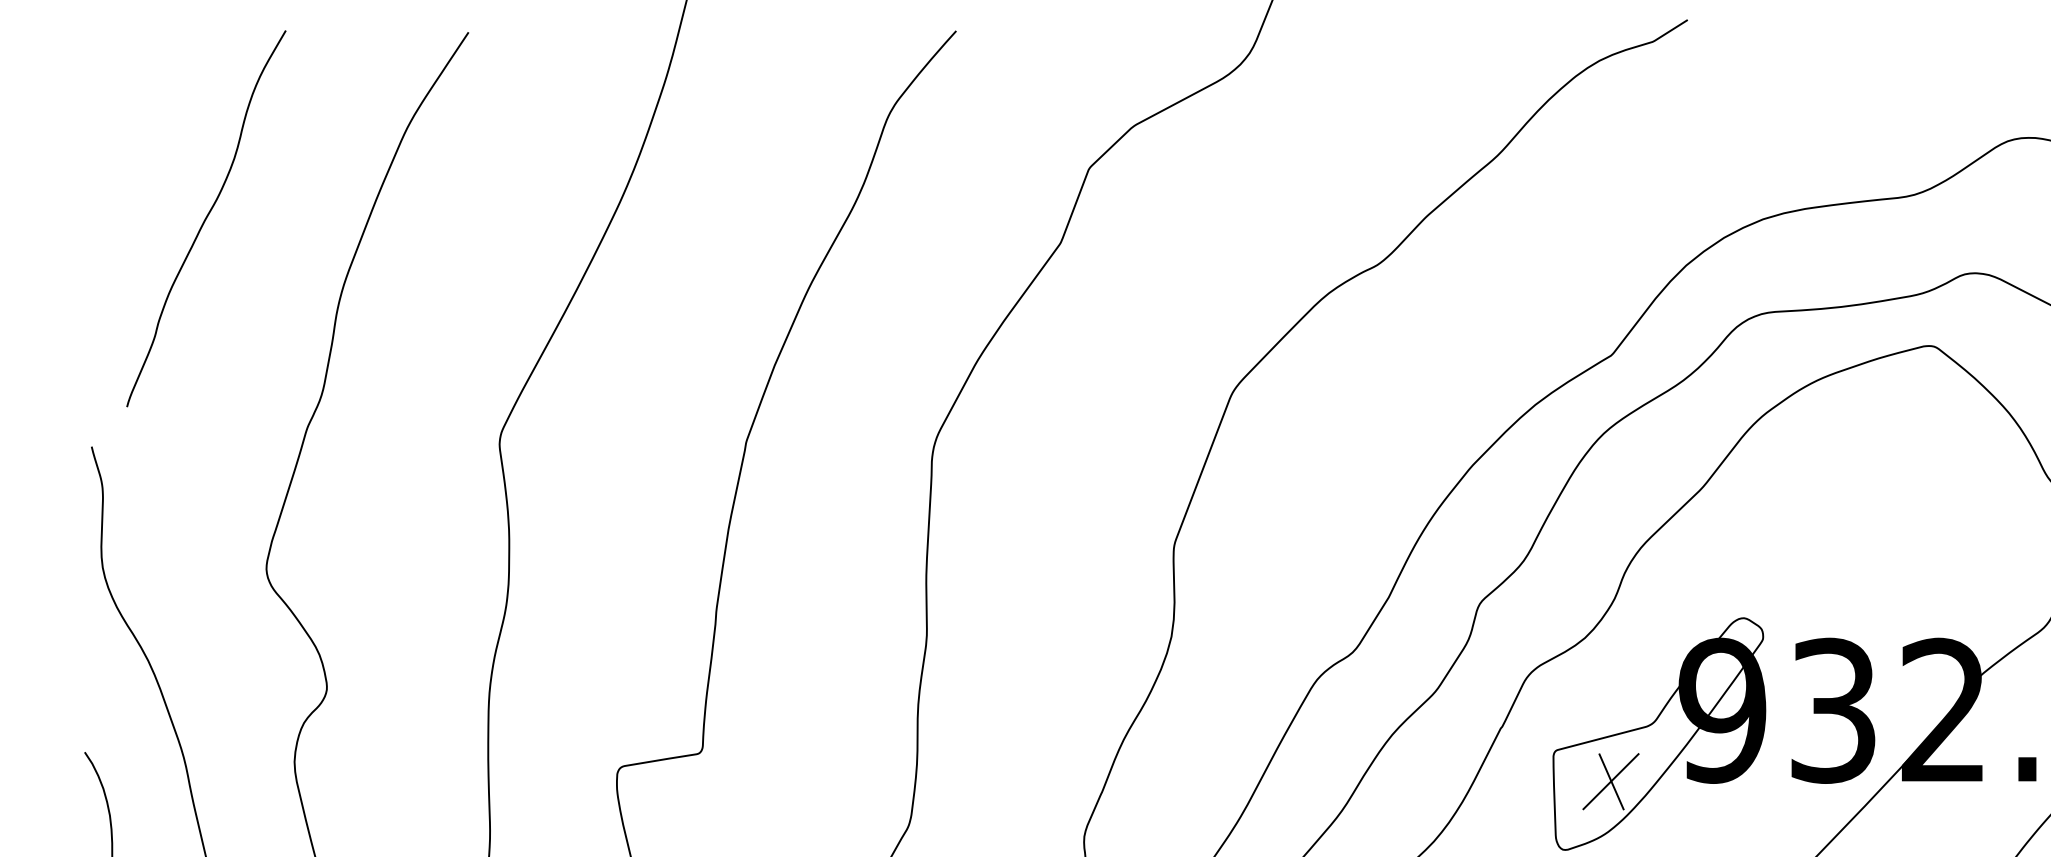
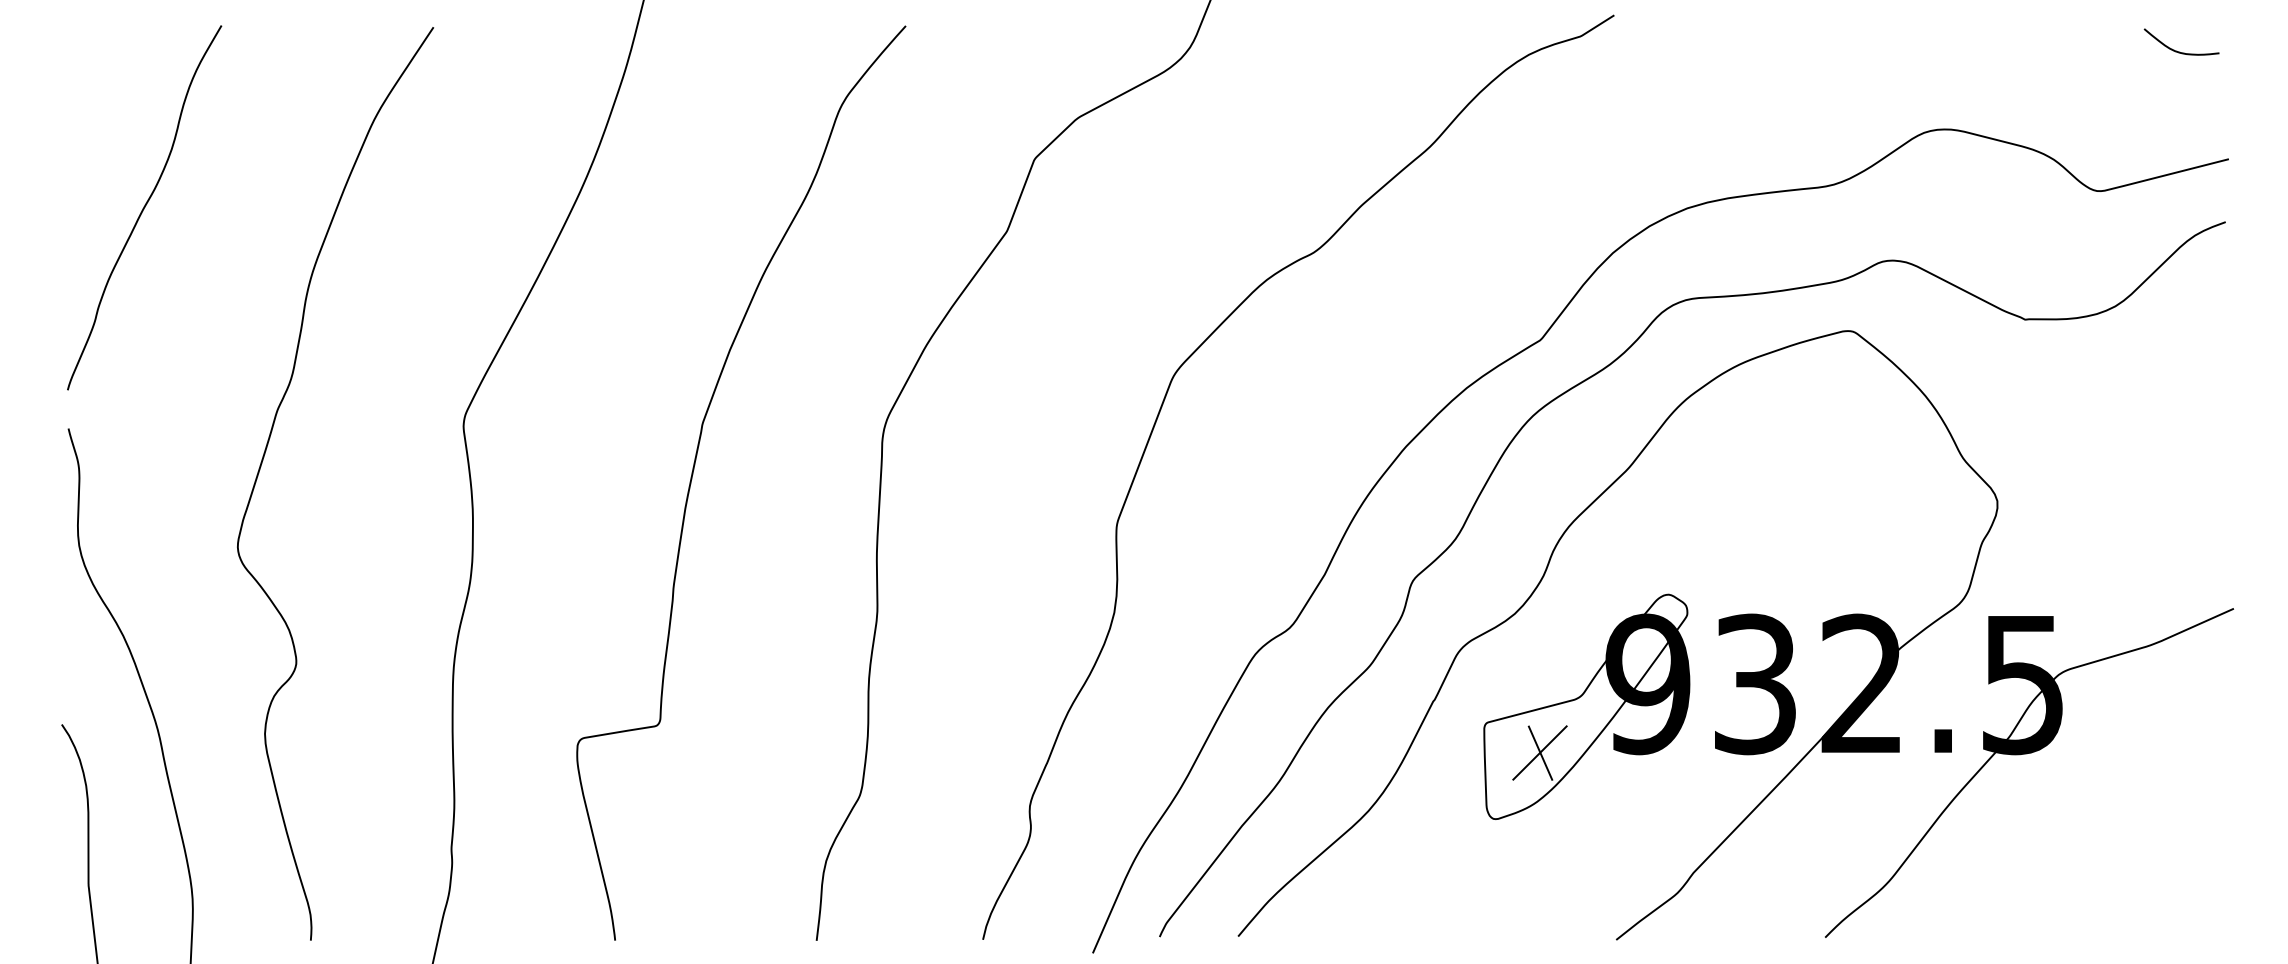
curve: (206, 218) -> (144, 207), moved

